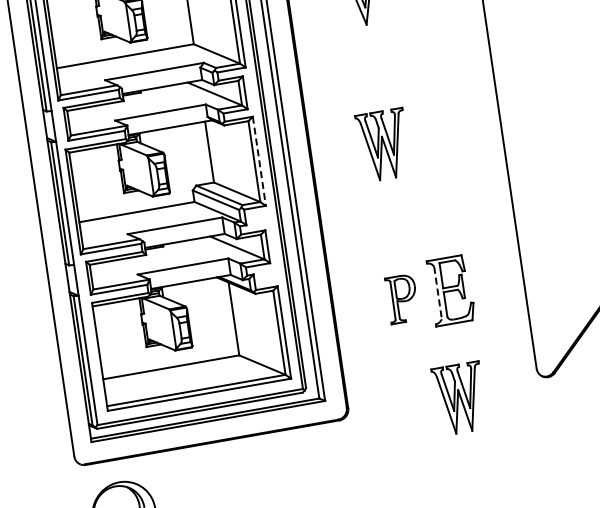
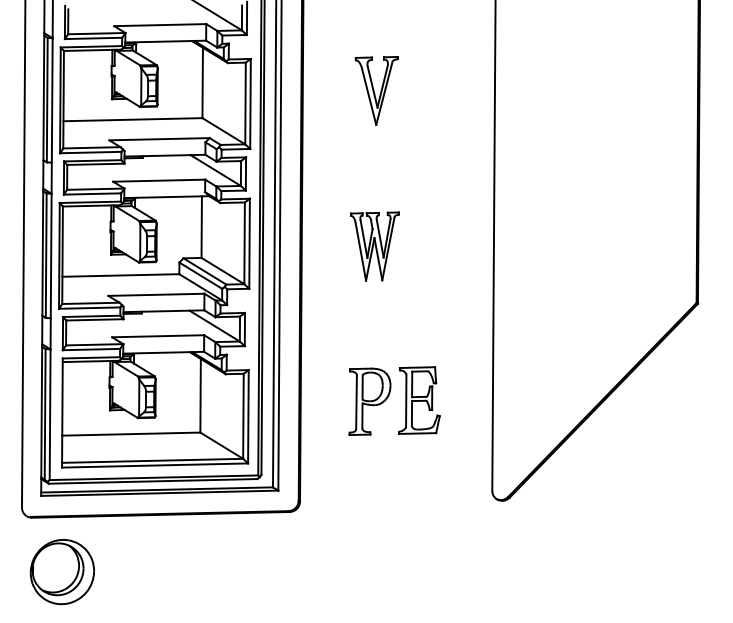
line: (259, 162) -> (249, 244), dashed -> solid
line: (438, 293) -> (406, 401), dashed -> solid
part: (401, 299) -> (369, 401), size x1.43
part: (459, 398) -> (411, 508), removed

